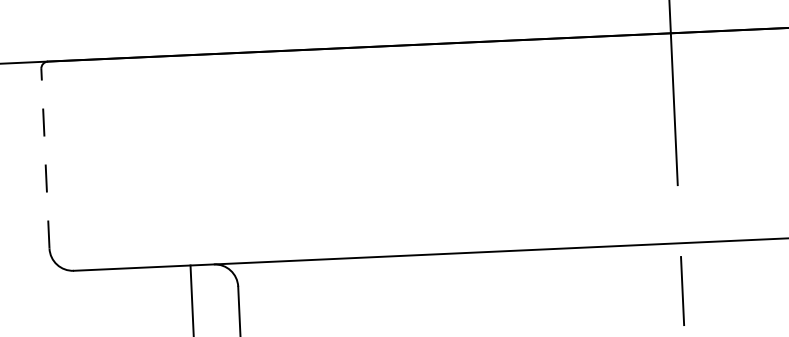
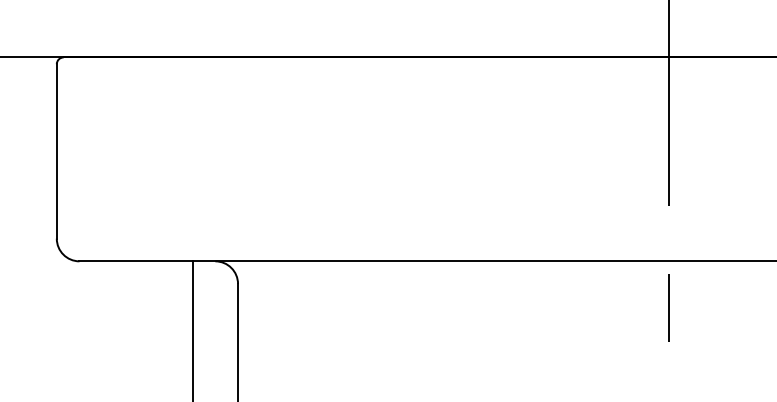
line: (45, 157) -> (56, 150), dashed -> solid

